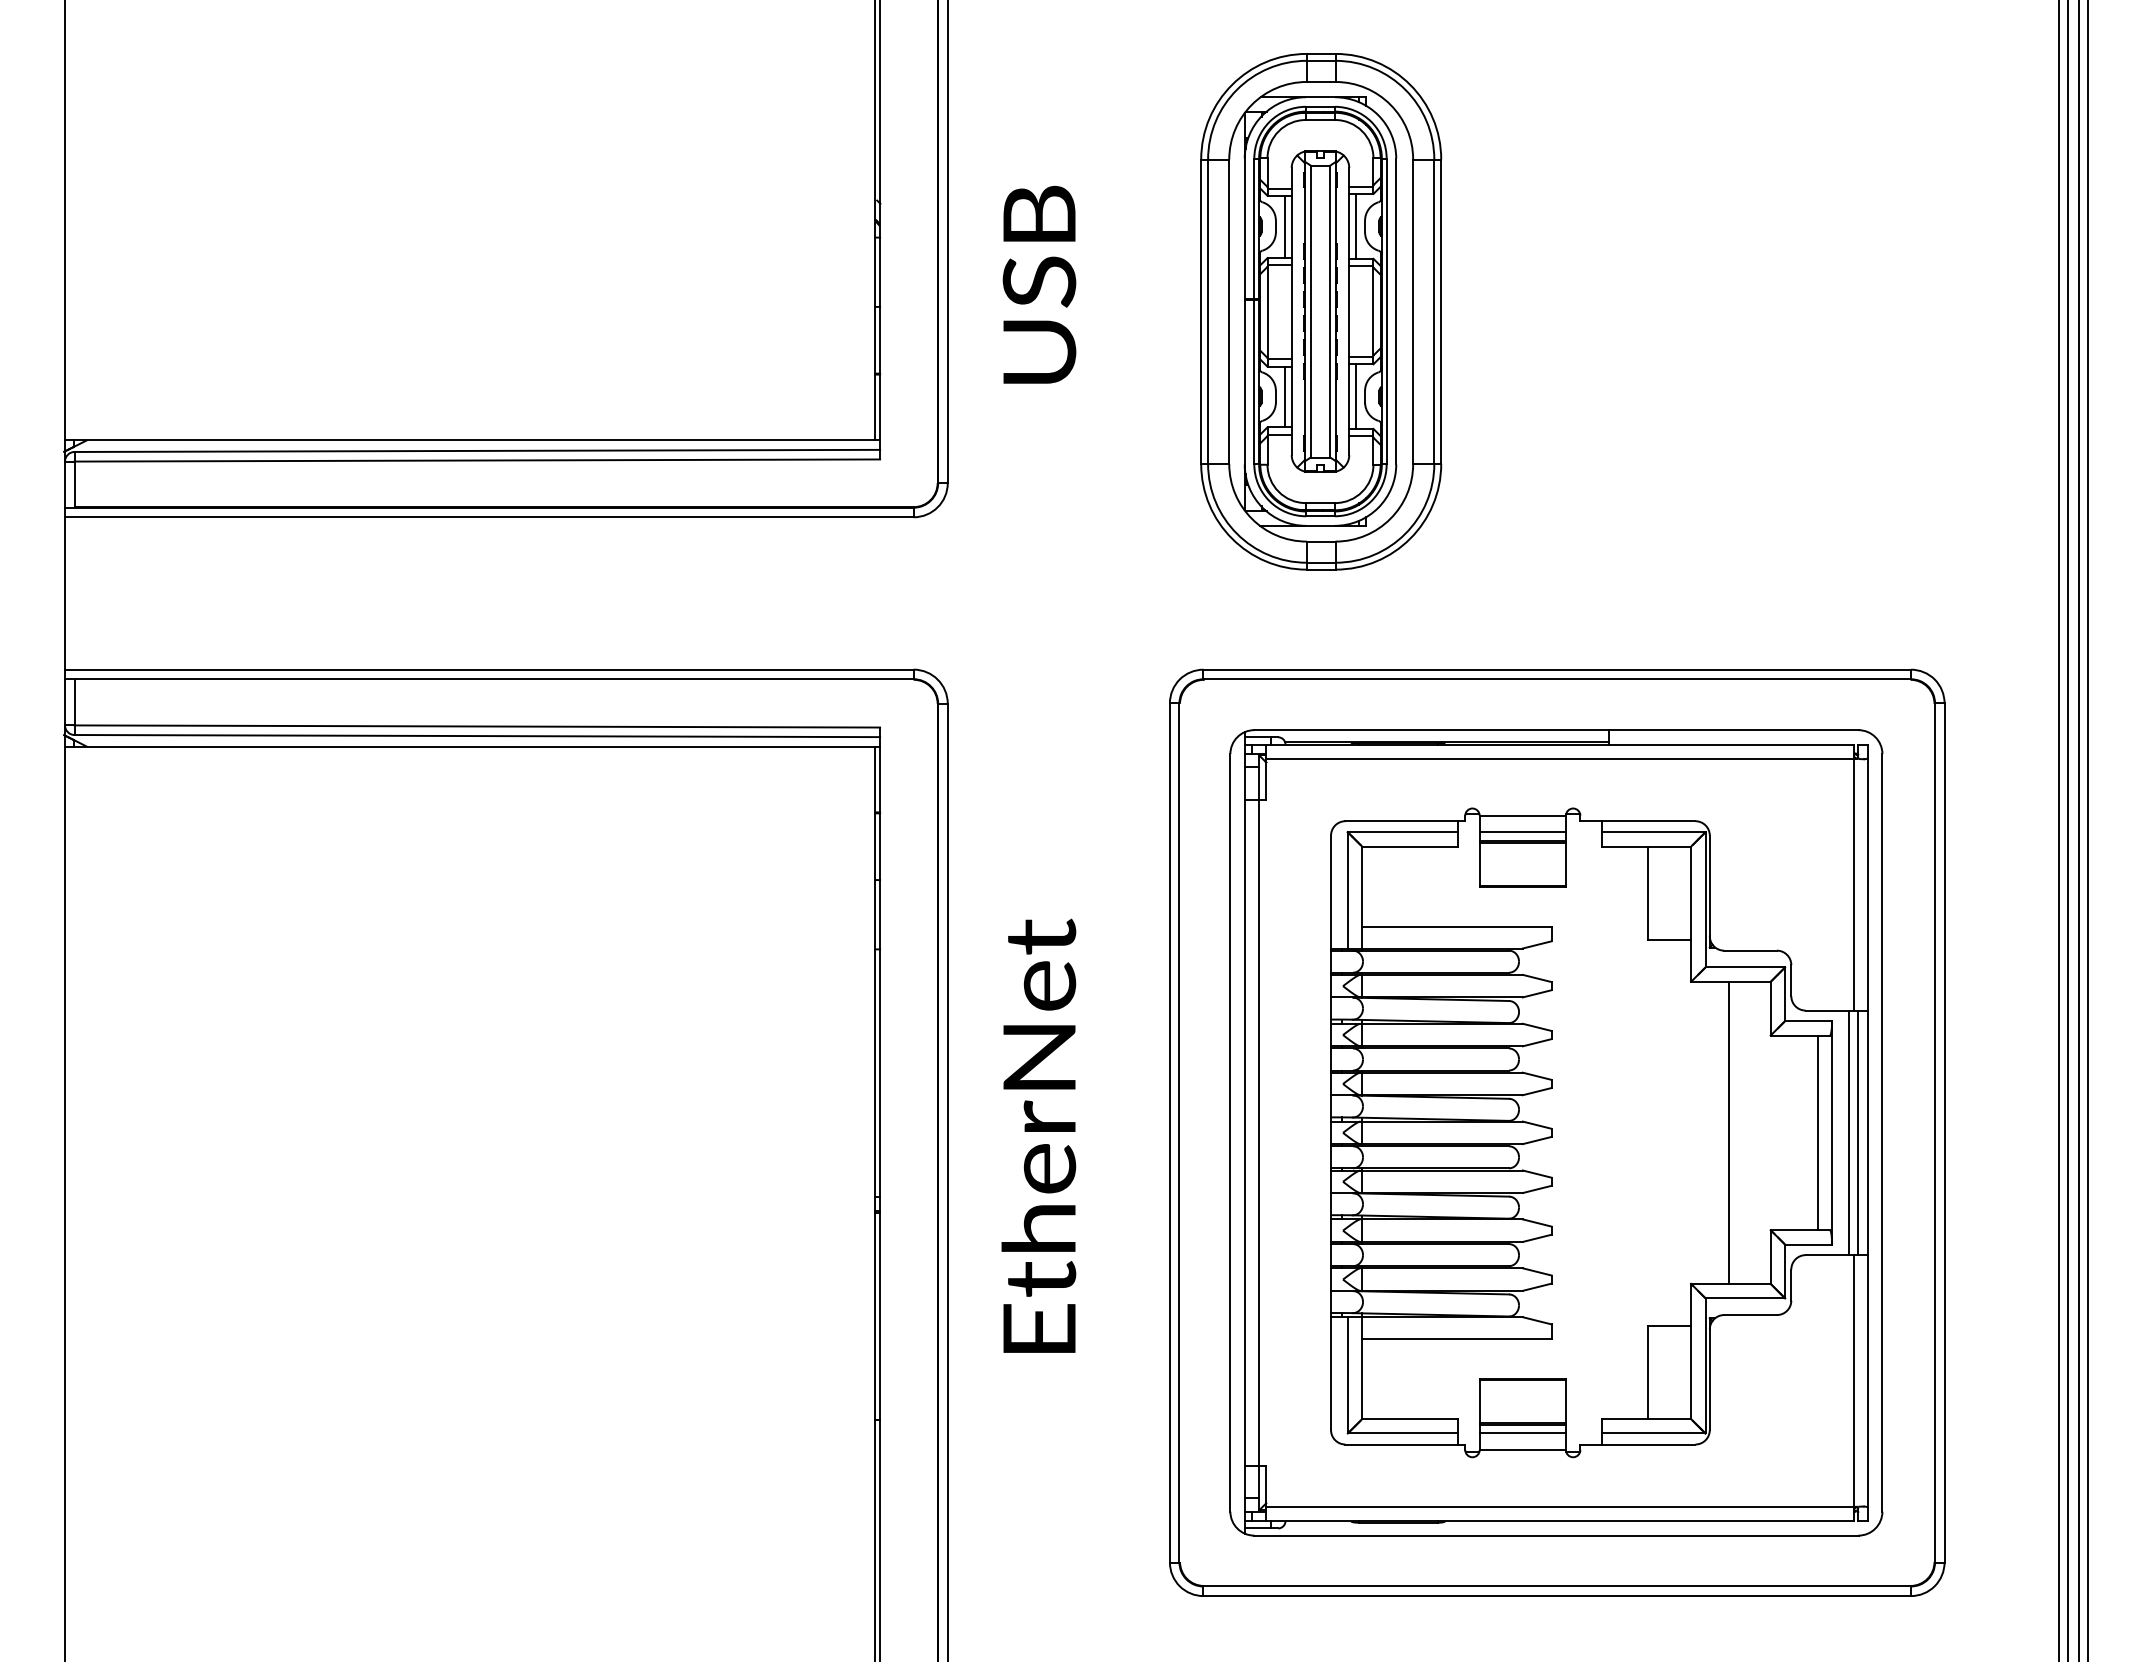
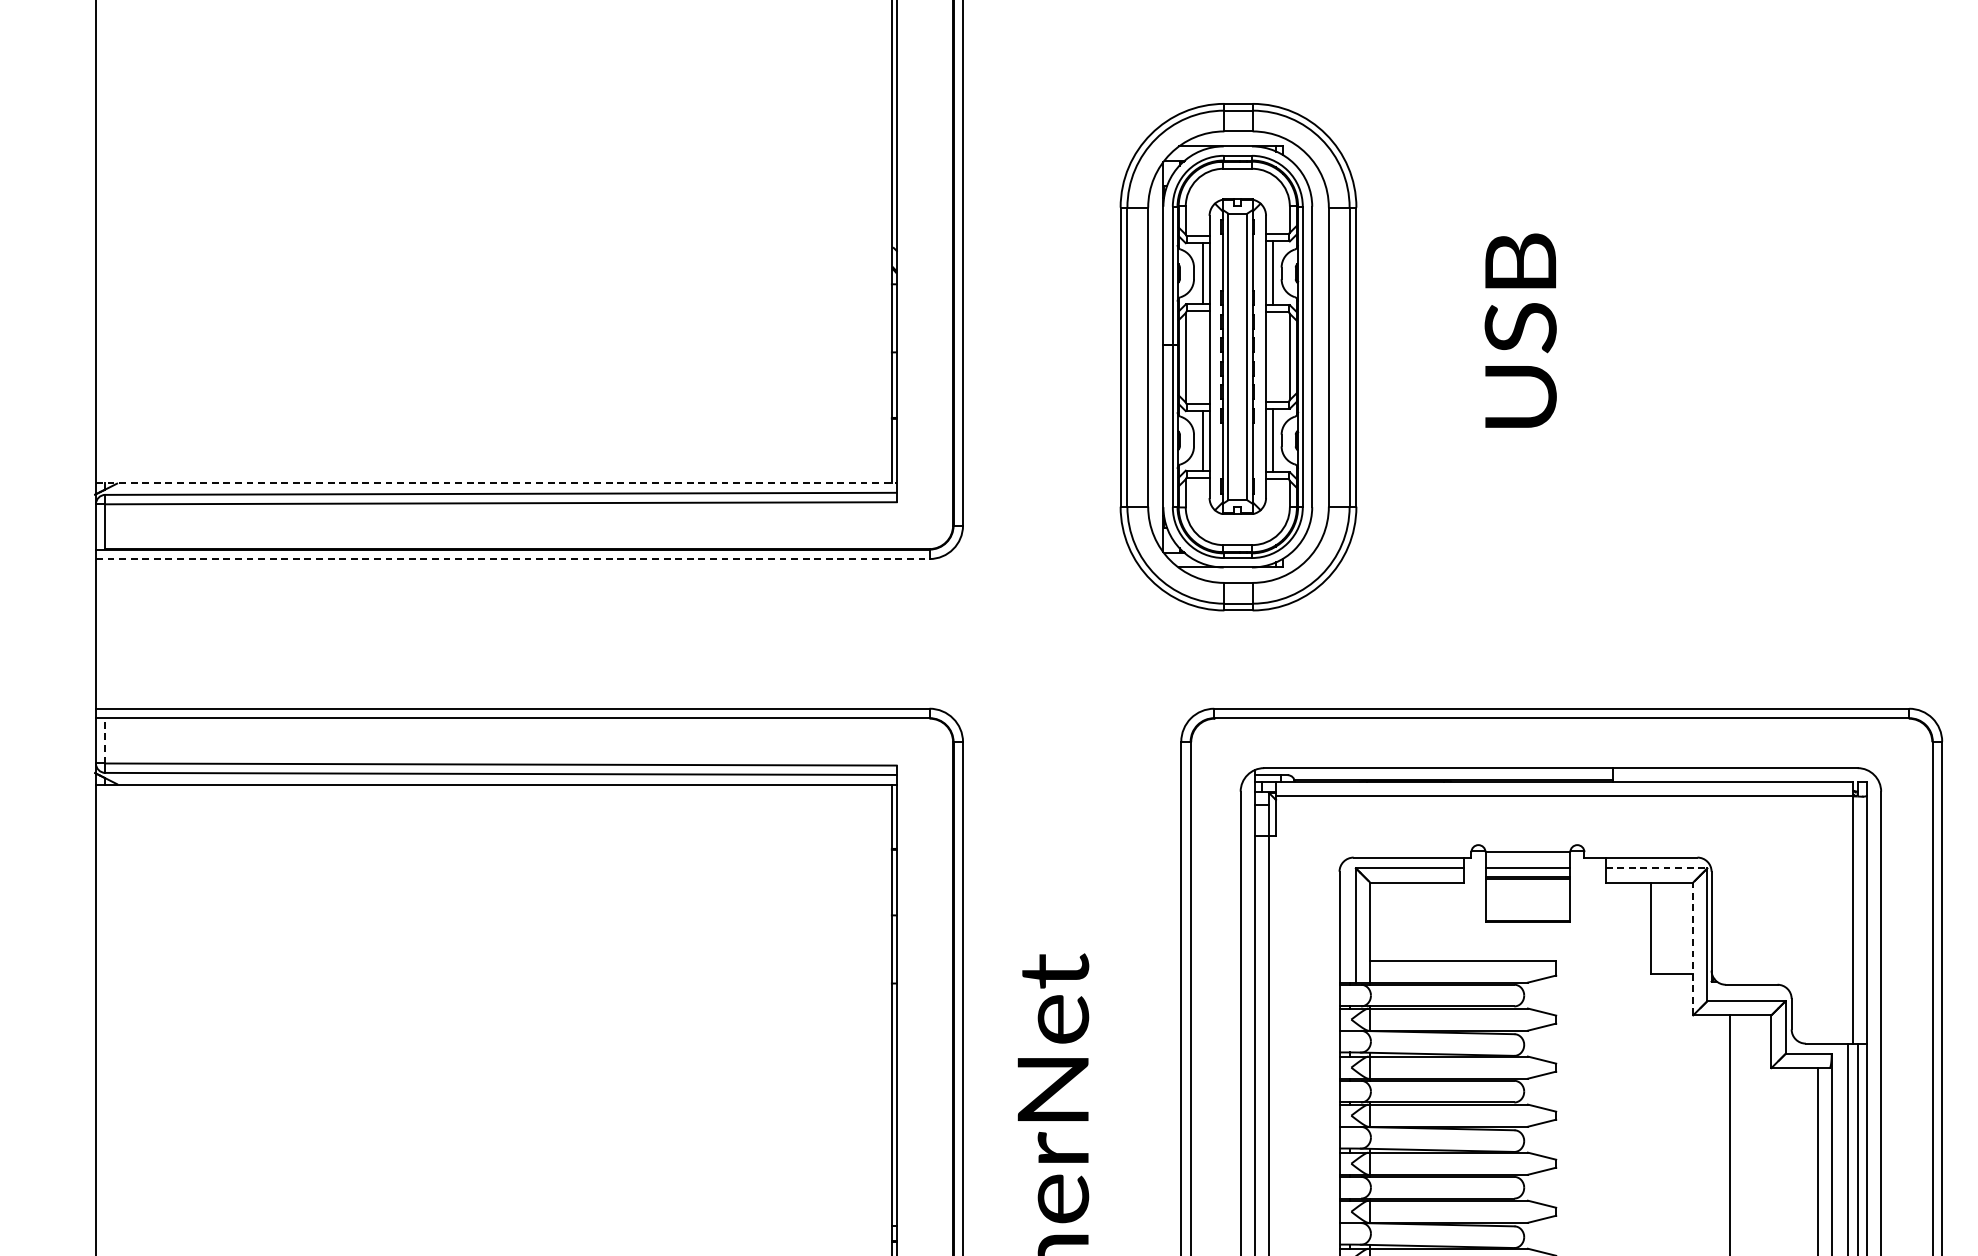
text: (1039, 284) -> (1520, 330), moved
part: (1321, 311) -> (1238, 356), moved
line: (472, 440) -> (496, 483), solid -> dashed
line: (489, 517) -> (512, 559), solid -> dashed
line: (74, 702) -> (105, 740), solid -> dashed
line: (1653, 832) -> (1656, 868), solid -> dashed
line: (1691, 914) -> (1693, 949), solid -> dashed

